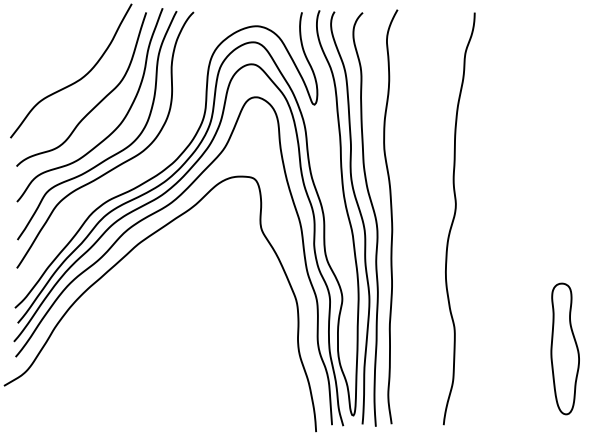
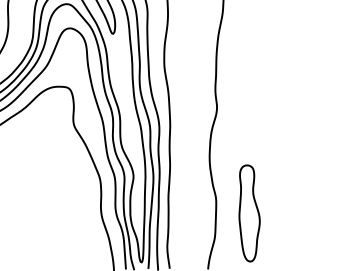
part: (564, 348) -> (249, 213), moved

